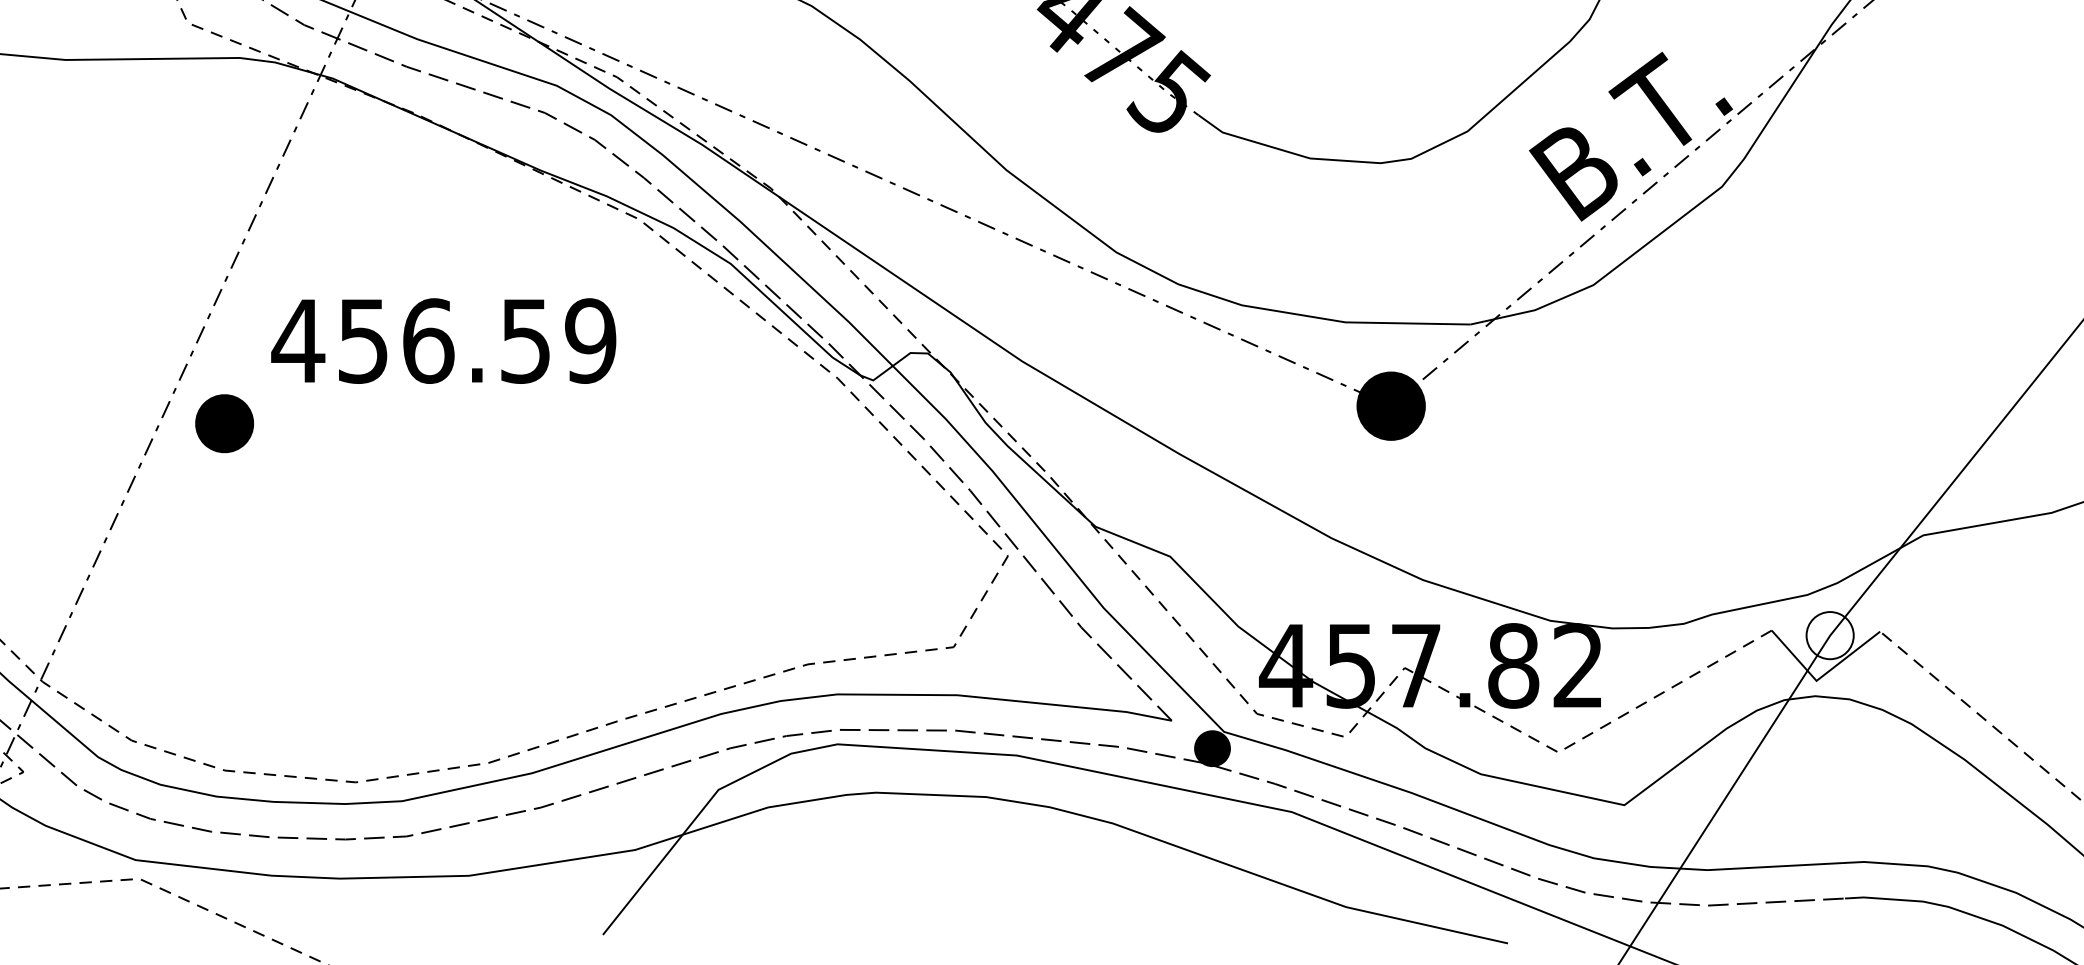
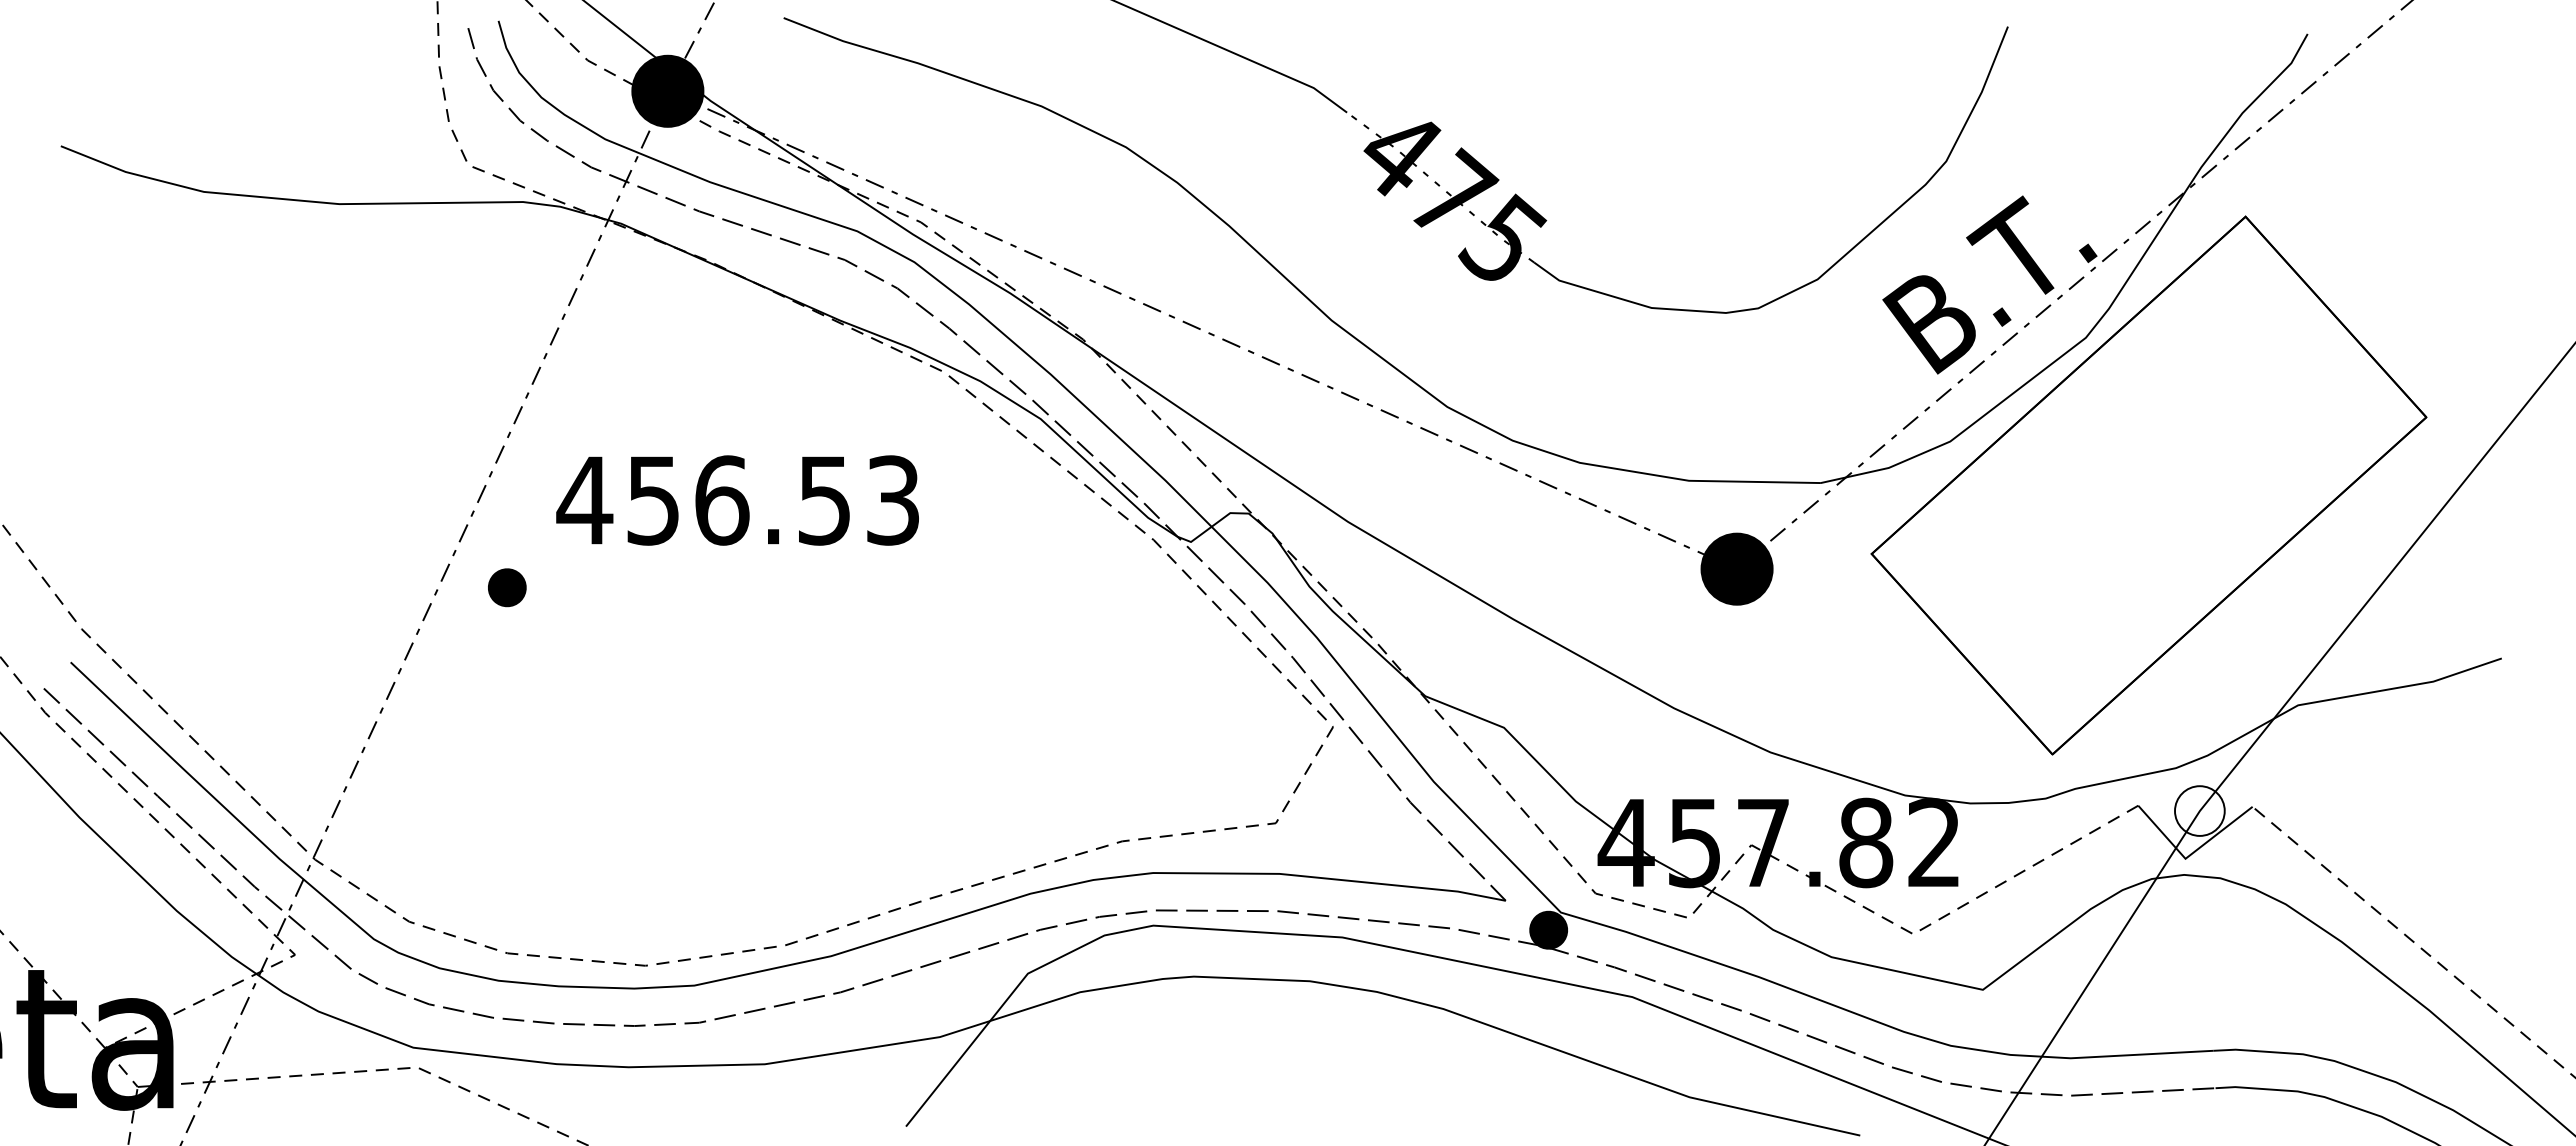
part: (1781, 326) -> (2148, 485), added
text: (591, 341) -> (893, 500), 456.59 -> 456.53
part: (224, 423) -> (507, 587), size x0.62

